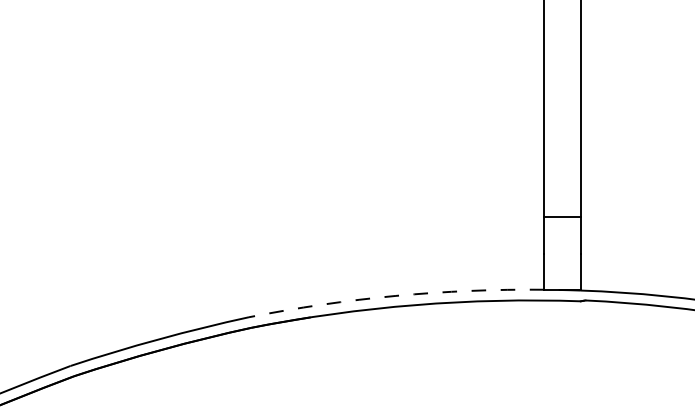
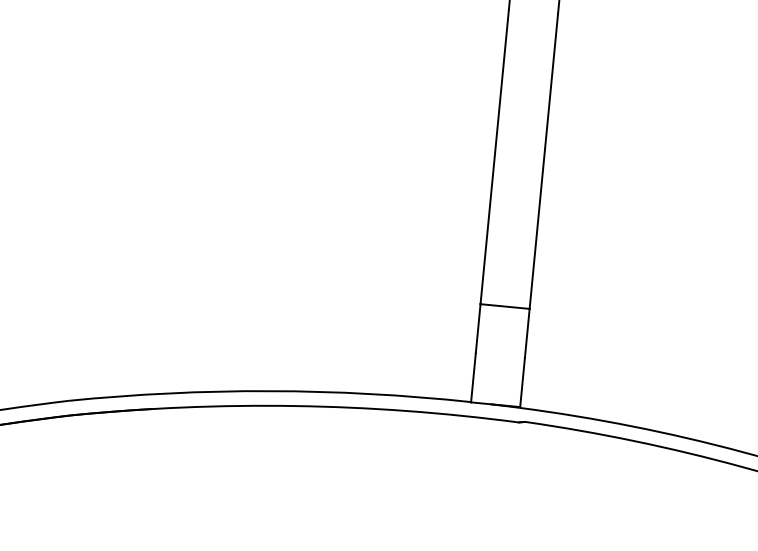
arc: (395, 295) -> (269, 390), dashed -> solid

